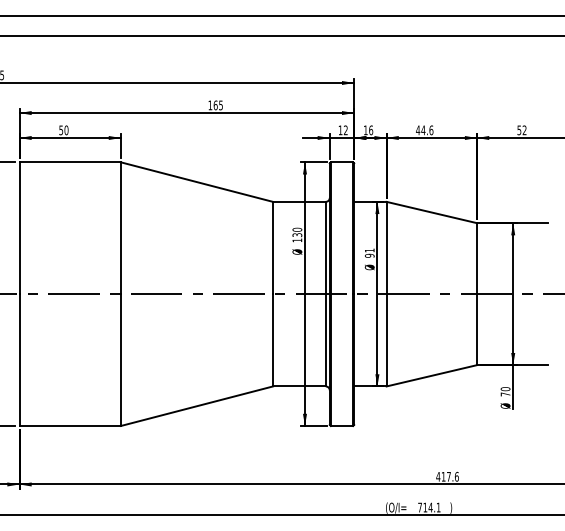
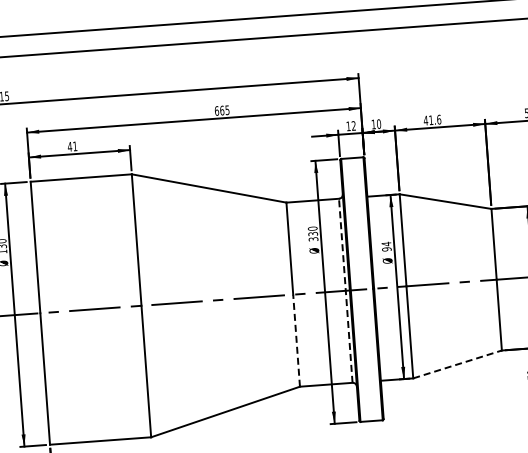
text: (210, 105) -> (217, 111), 165 -> 665
text: (371, 129) -> (379, 123), 16 -> 10
text: (63, 130) -> (72, 146), 50 -> 41
text: (423, 130) -> (431, 120), 44.6 -> 41.6
text: (297, 240) -> (313, 239), 130 -> 330
text: (369, 250) -> (386, 244), 91 -> 94
line: (325, 293) -> (345, 290), solid -> dashed
line: (273, 339) -> (296, 339), solid -> dashed
line: (432, 375) -> (458, 364), solid -> dashed

